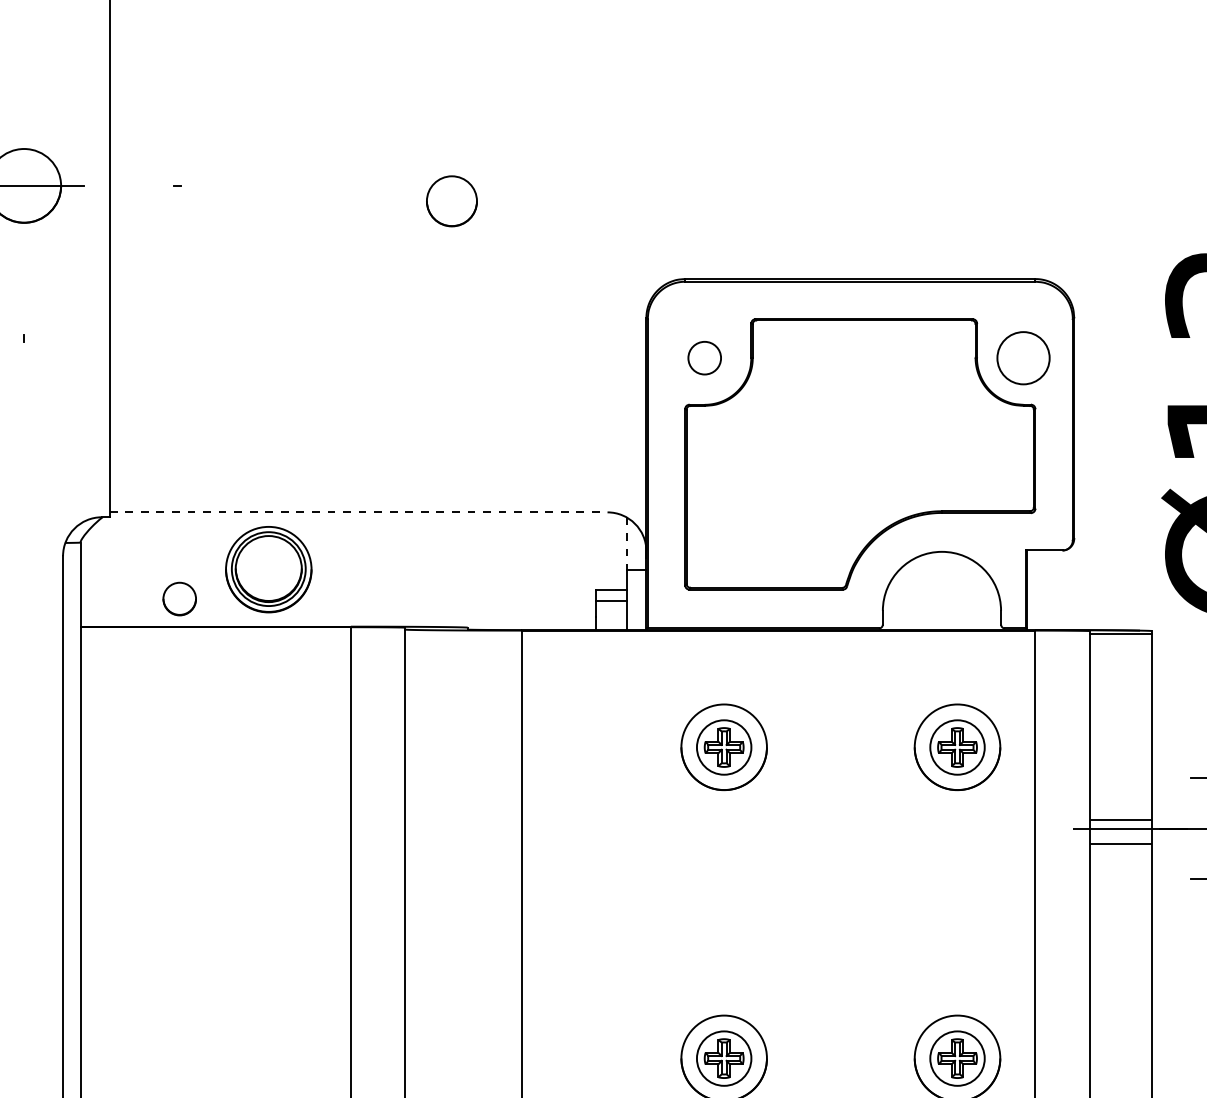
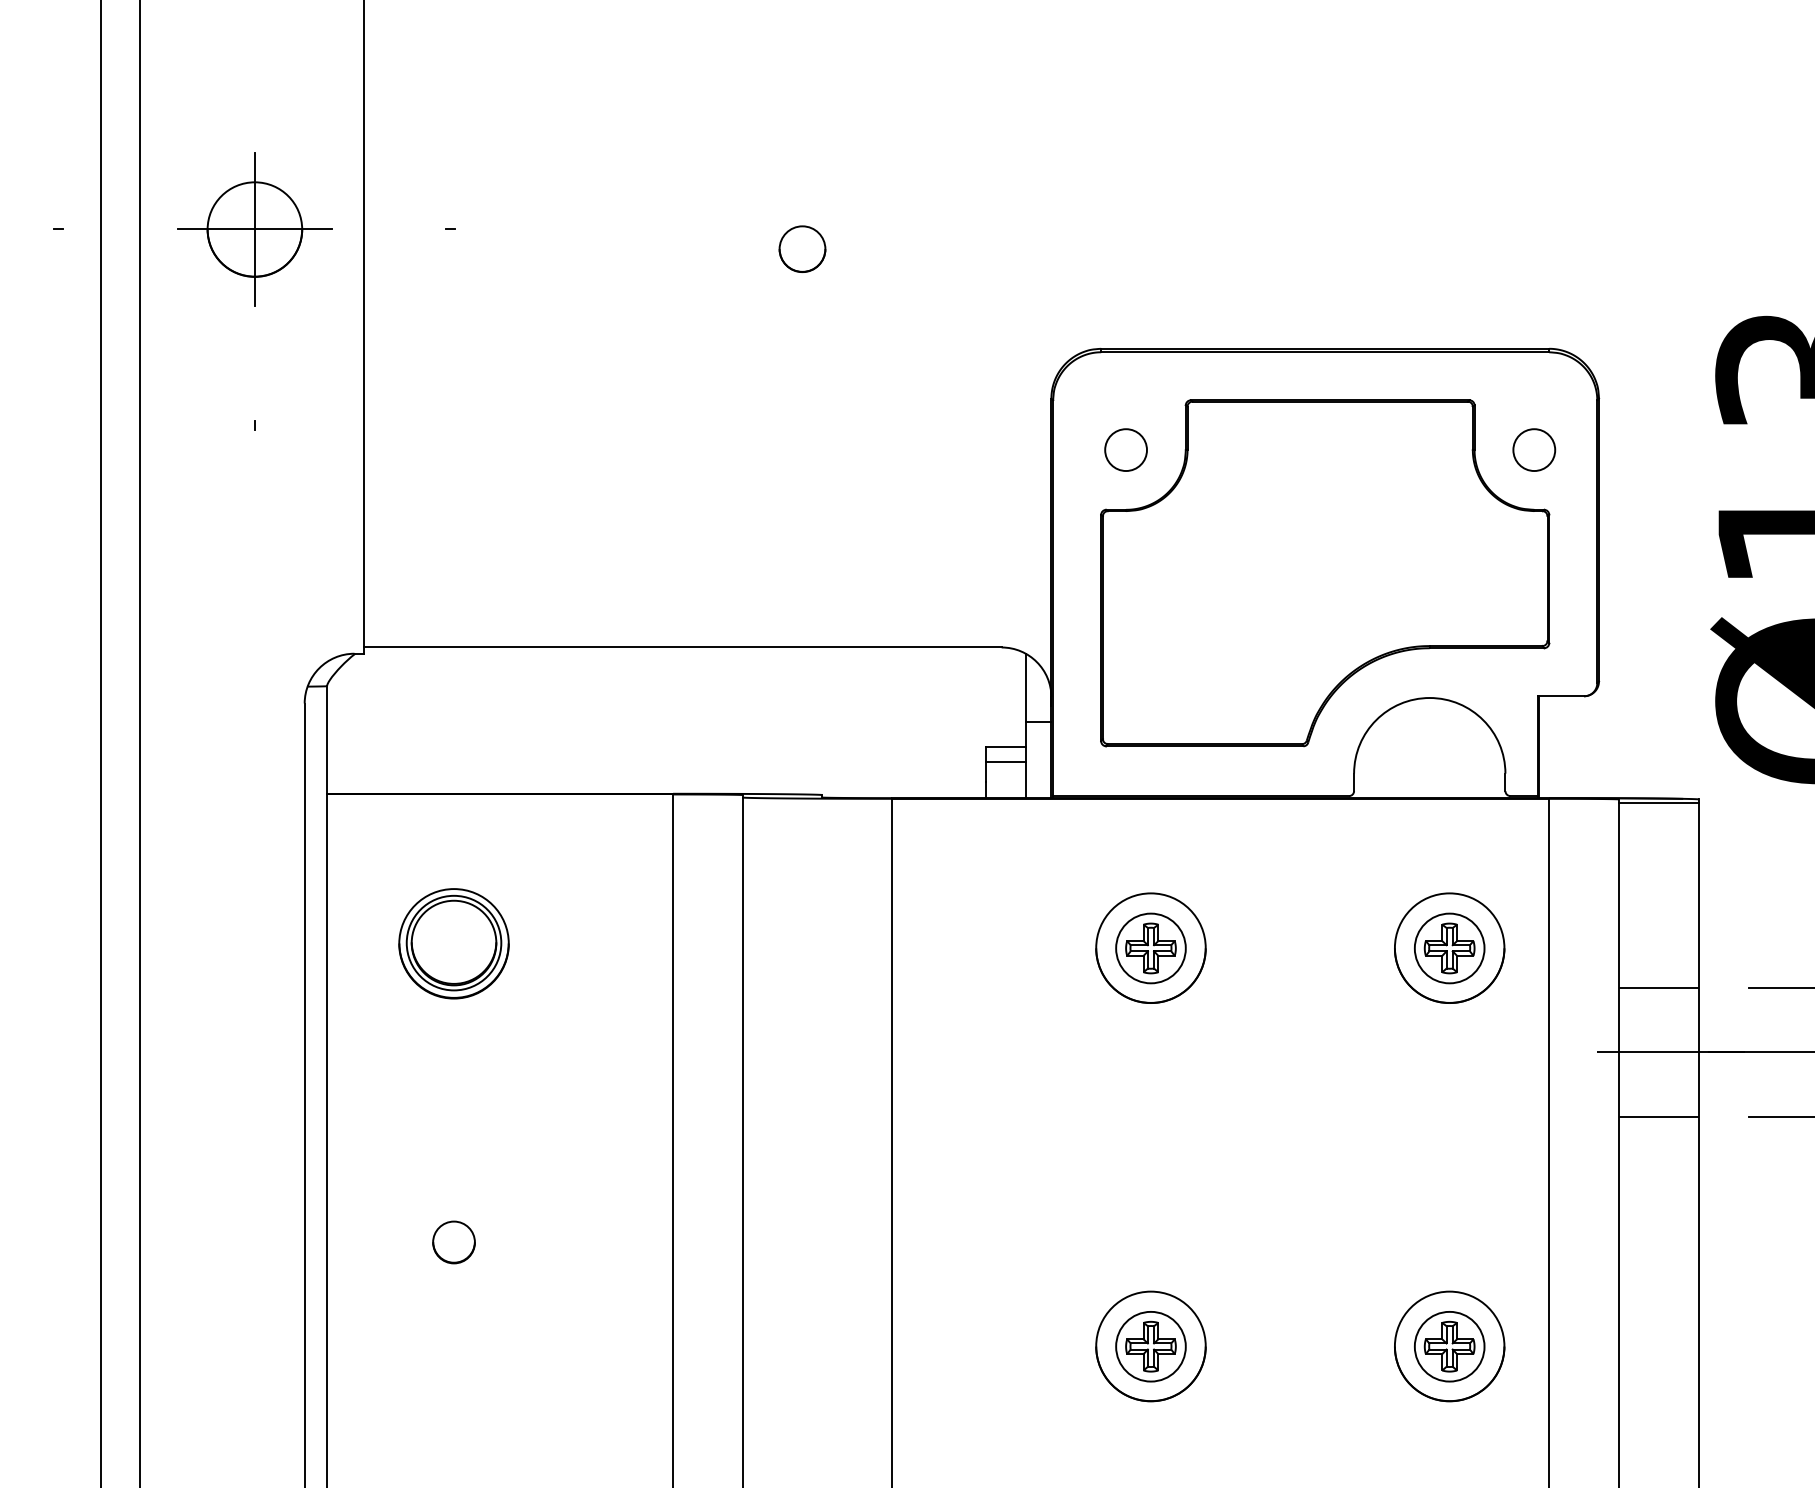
line: (23, 185) -> (254, 228), added
part: (451, 200) -> (802, 248), size x0.71
part: (1023, 357) -> (1534, 449), size x0.62
line: (358, 512) -> (683, 647), dashed -> solid
line: (626, 543) -> (1026, 687), dashed -> solid
part: (268, 569) -> (453, 943), moved
part: (179, 599) -> (453, 1242), moved
line: (1120, 819) -> (1658, 987), moved
line: (1120, 844) -> (1658, 1117), moved

